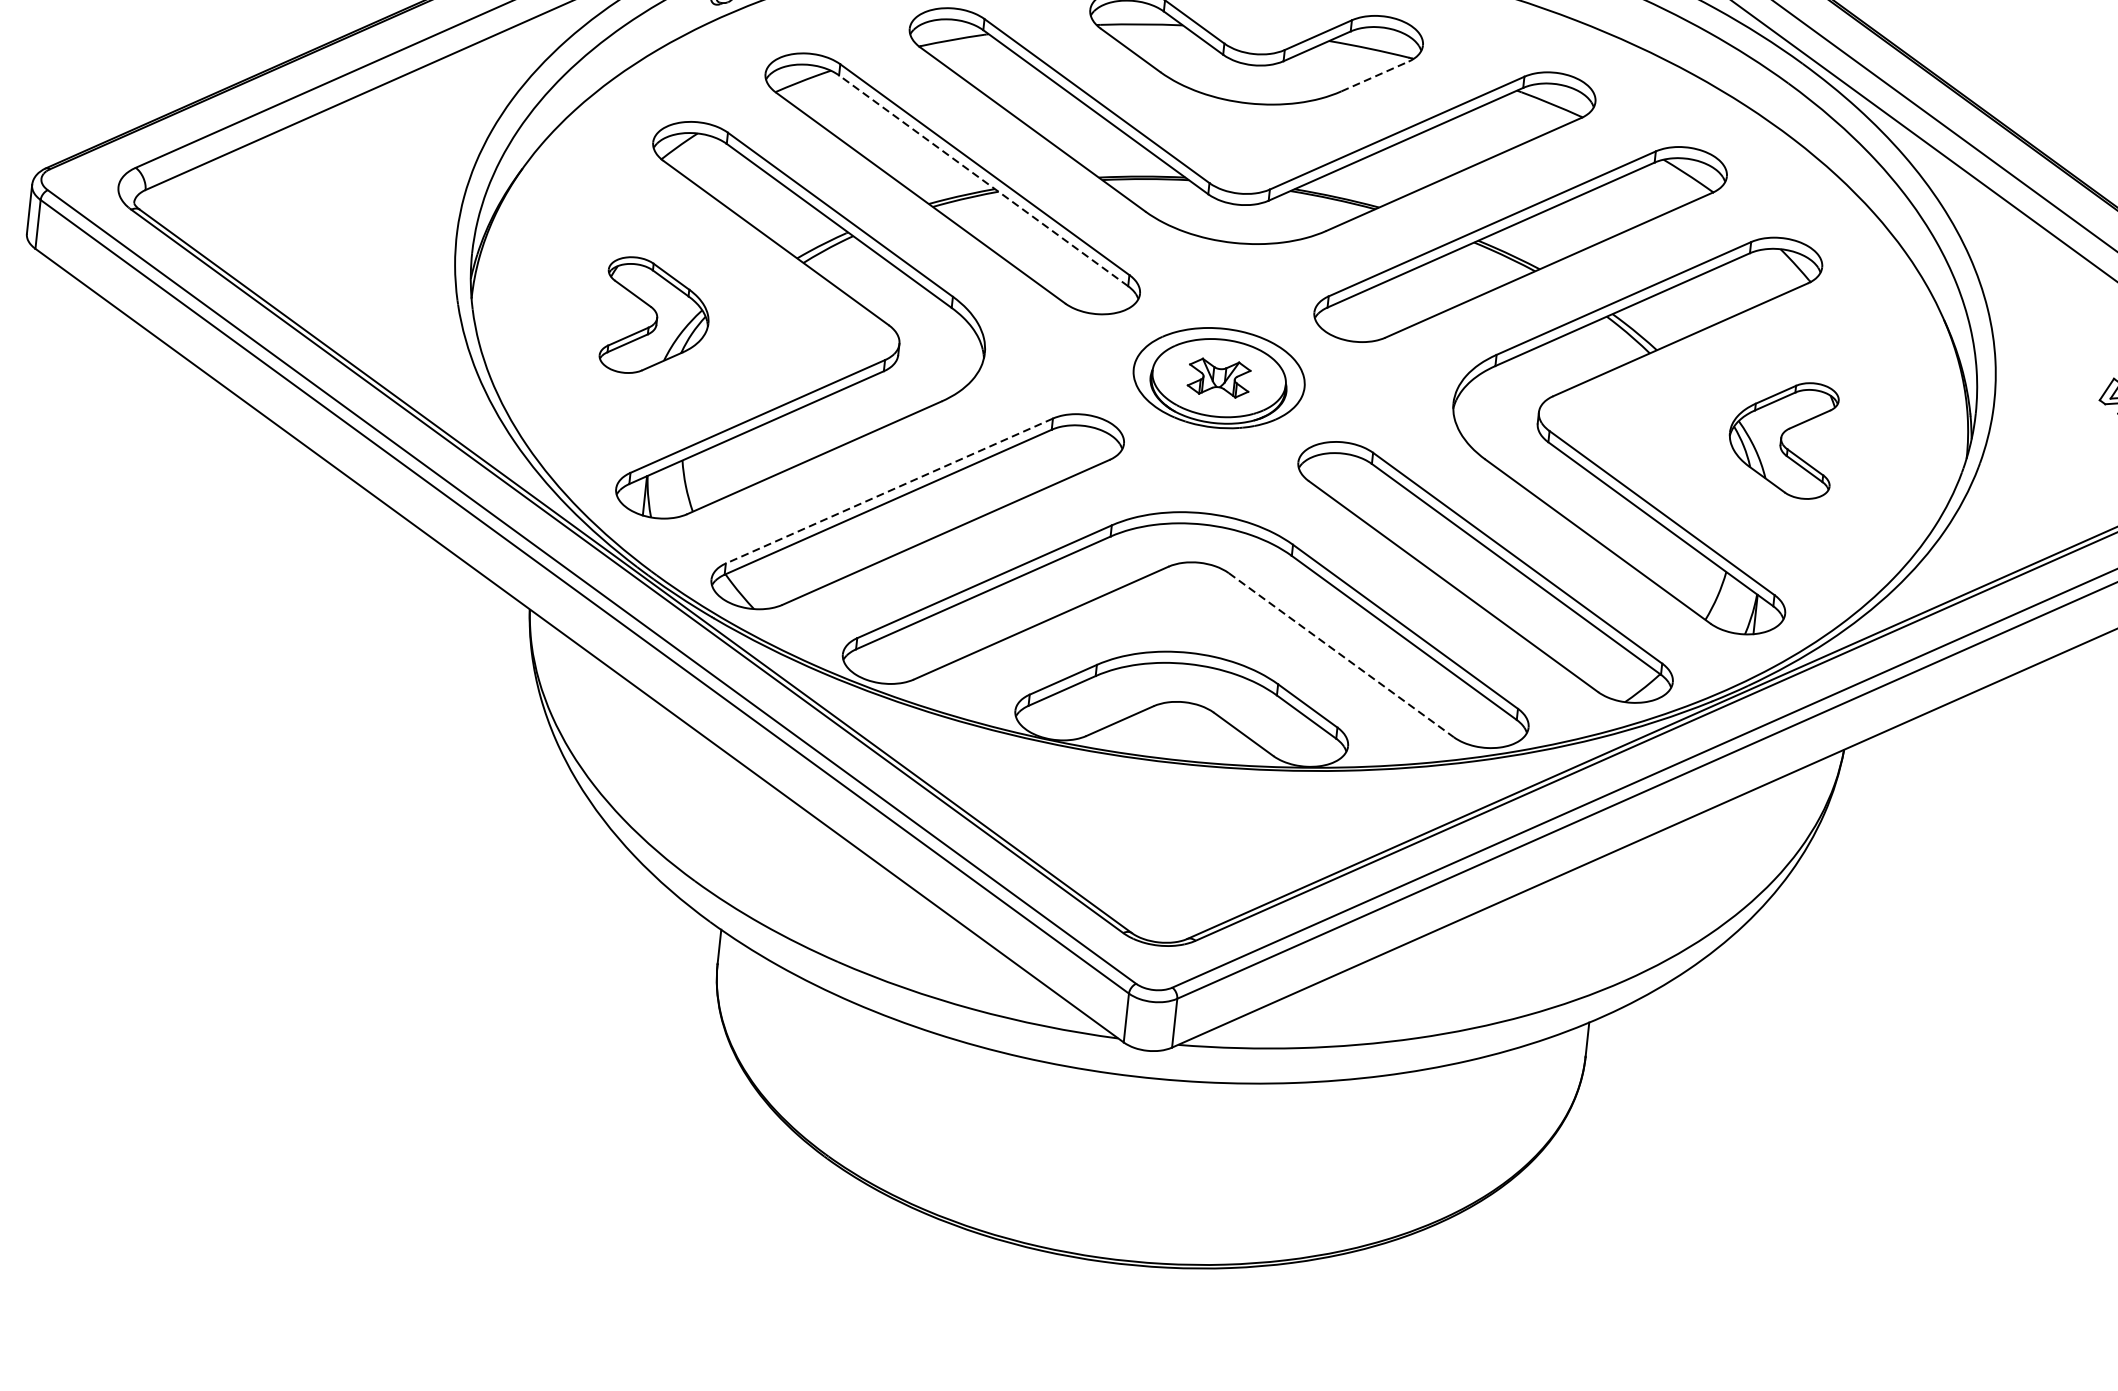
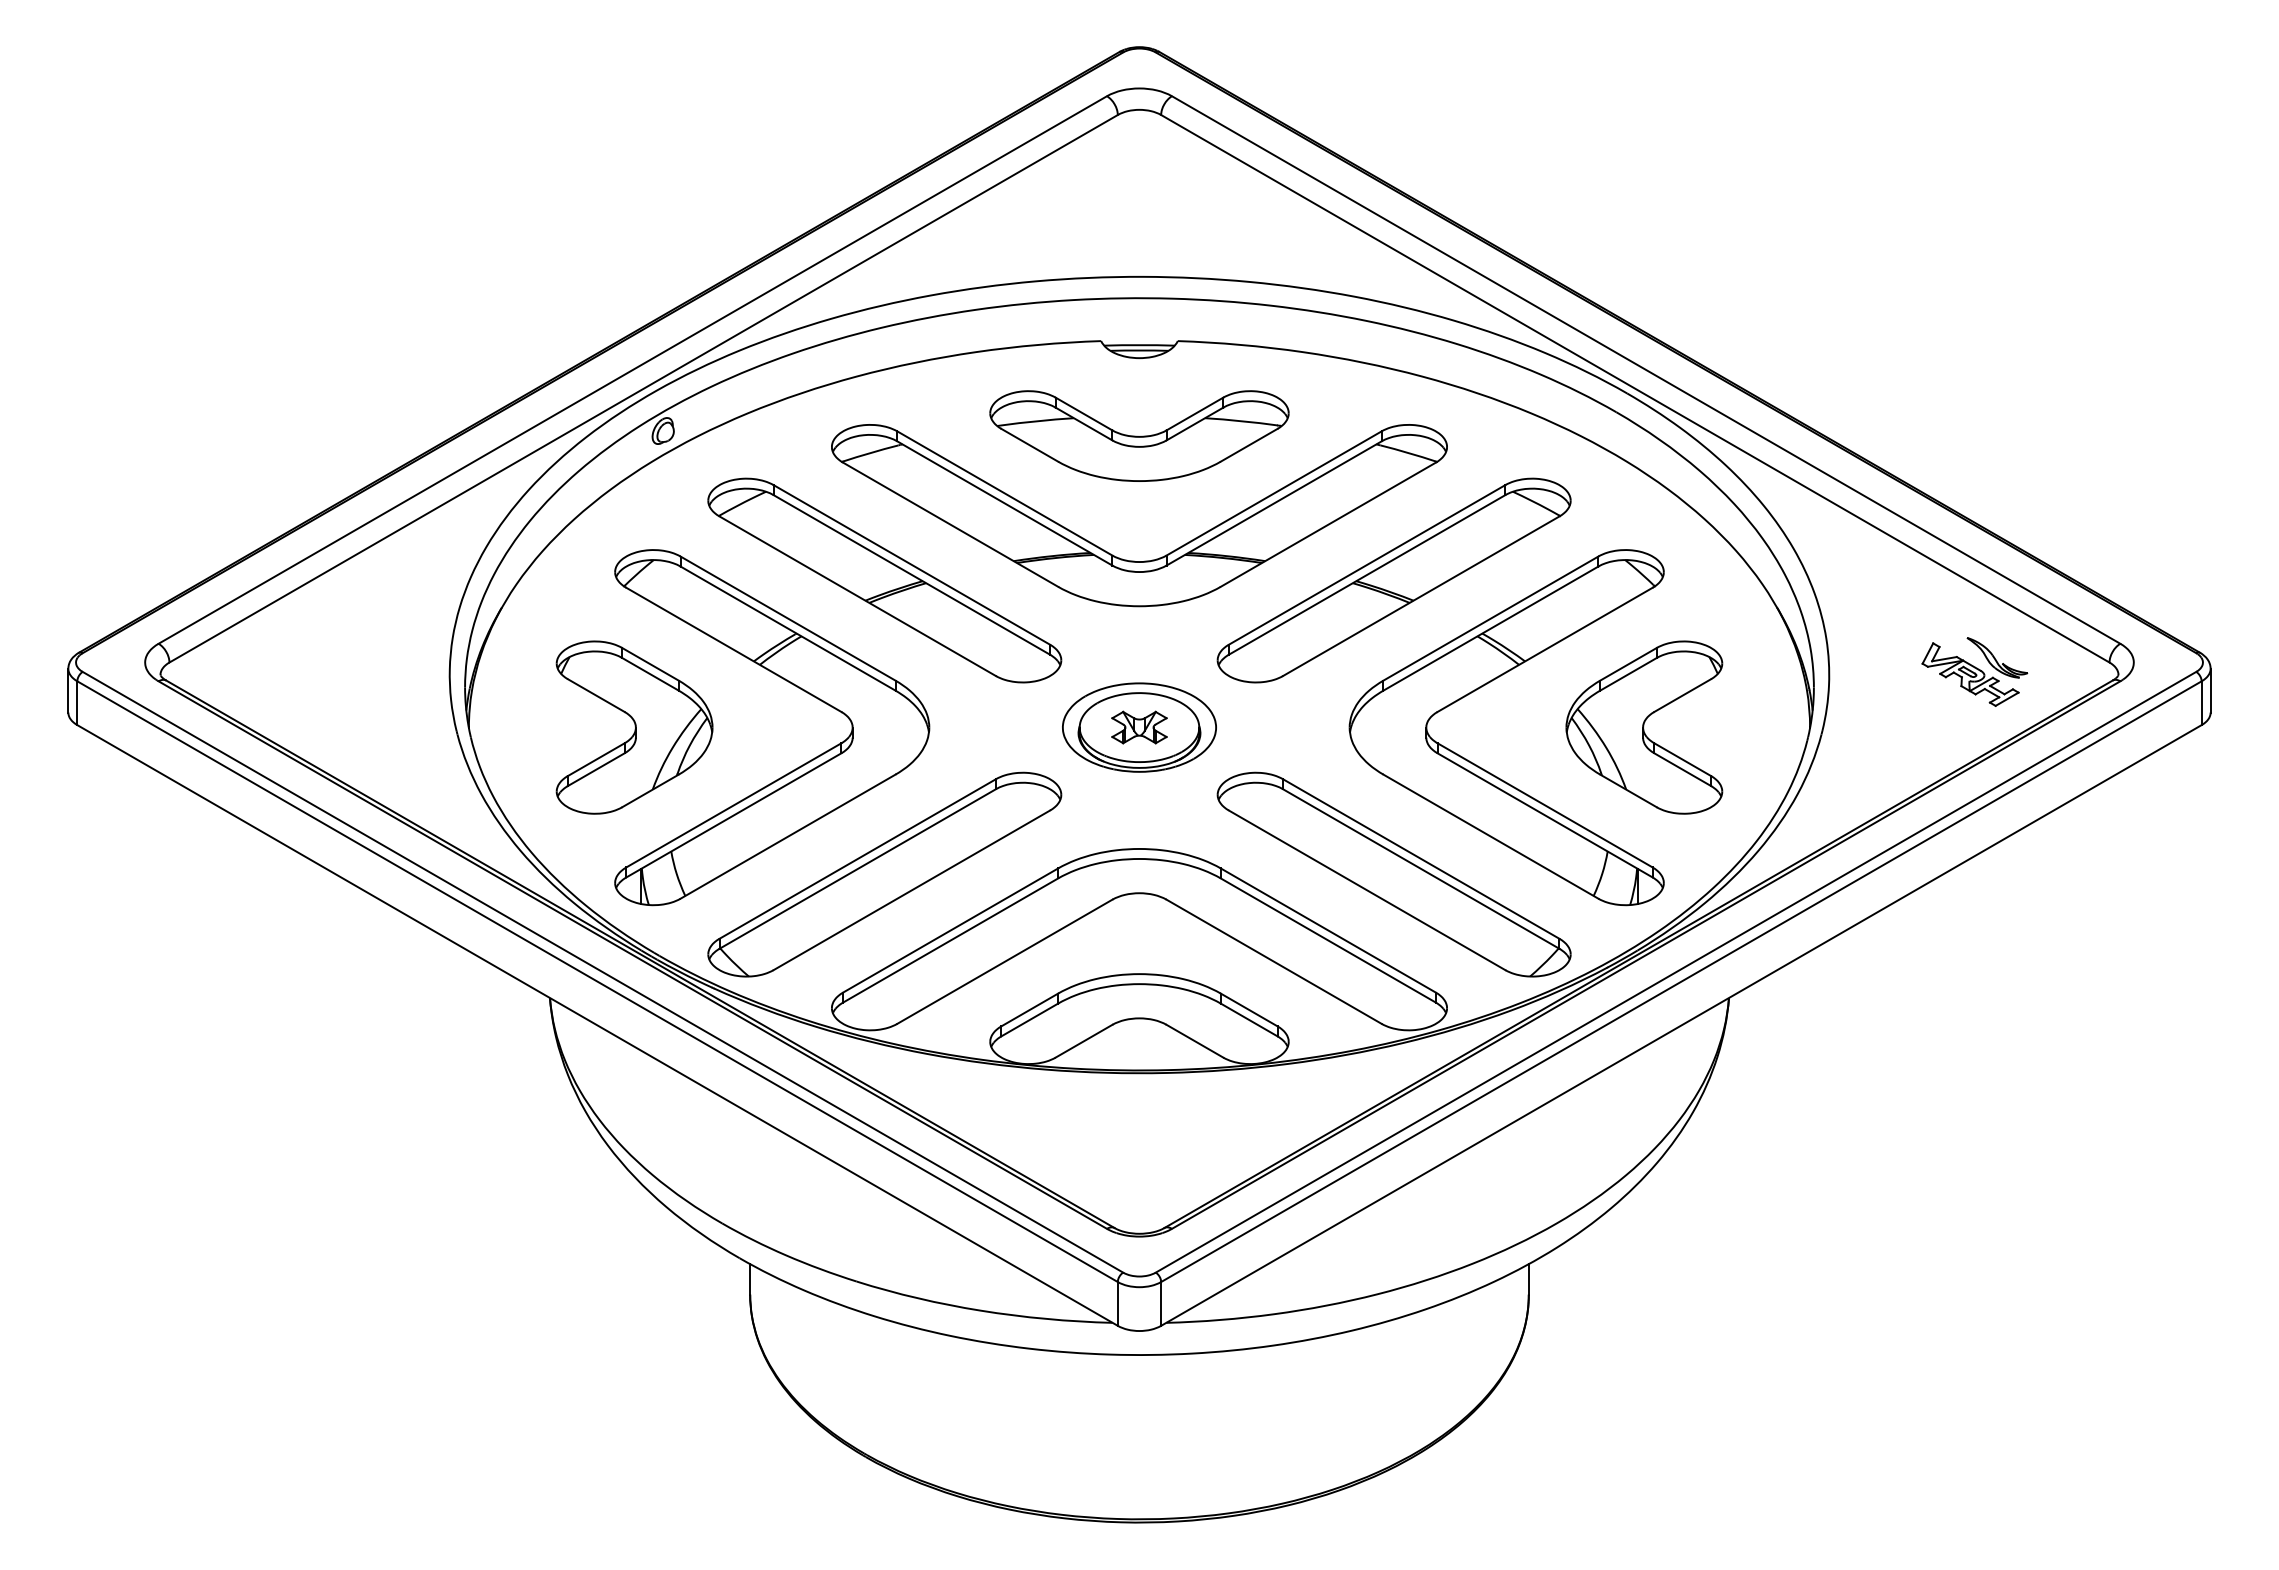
line: (1375, 76) -> (1249, 445), dashed -> solid
line: (983, 180) -> (911, 574), dashed -> solid
part: (656, 317) -> (634, 727), size x1.67
part: (1782, 438) -> (1644, 727), size x1.67
line: (889, 491) -> (857, 859), dashed -> solid
line: (1341, 656) -> (1274, 962), dashed -> solid

